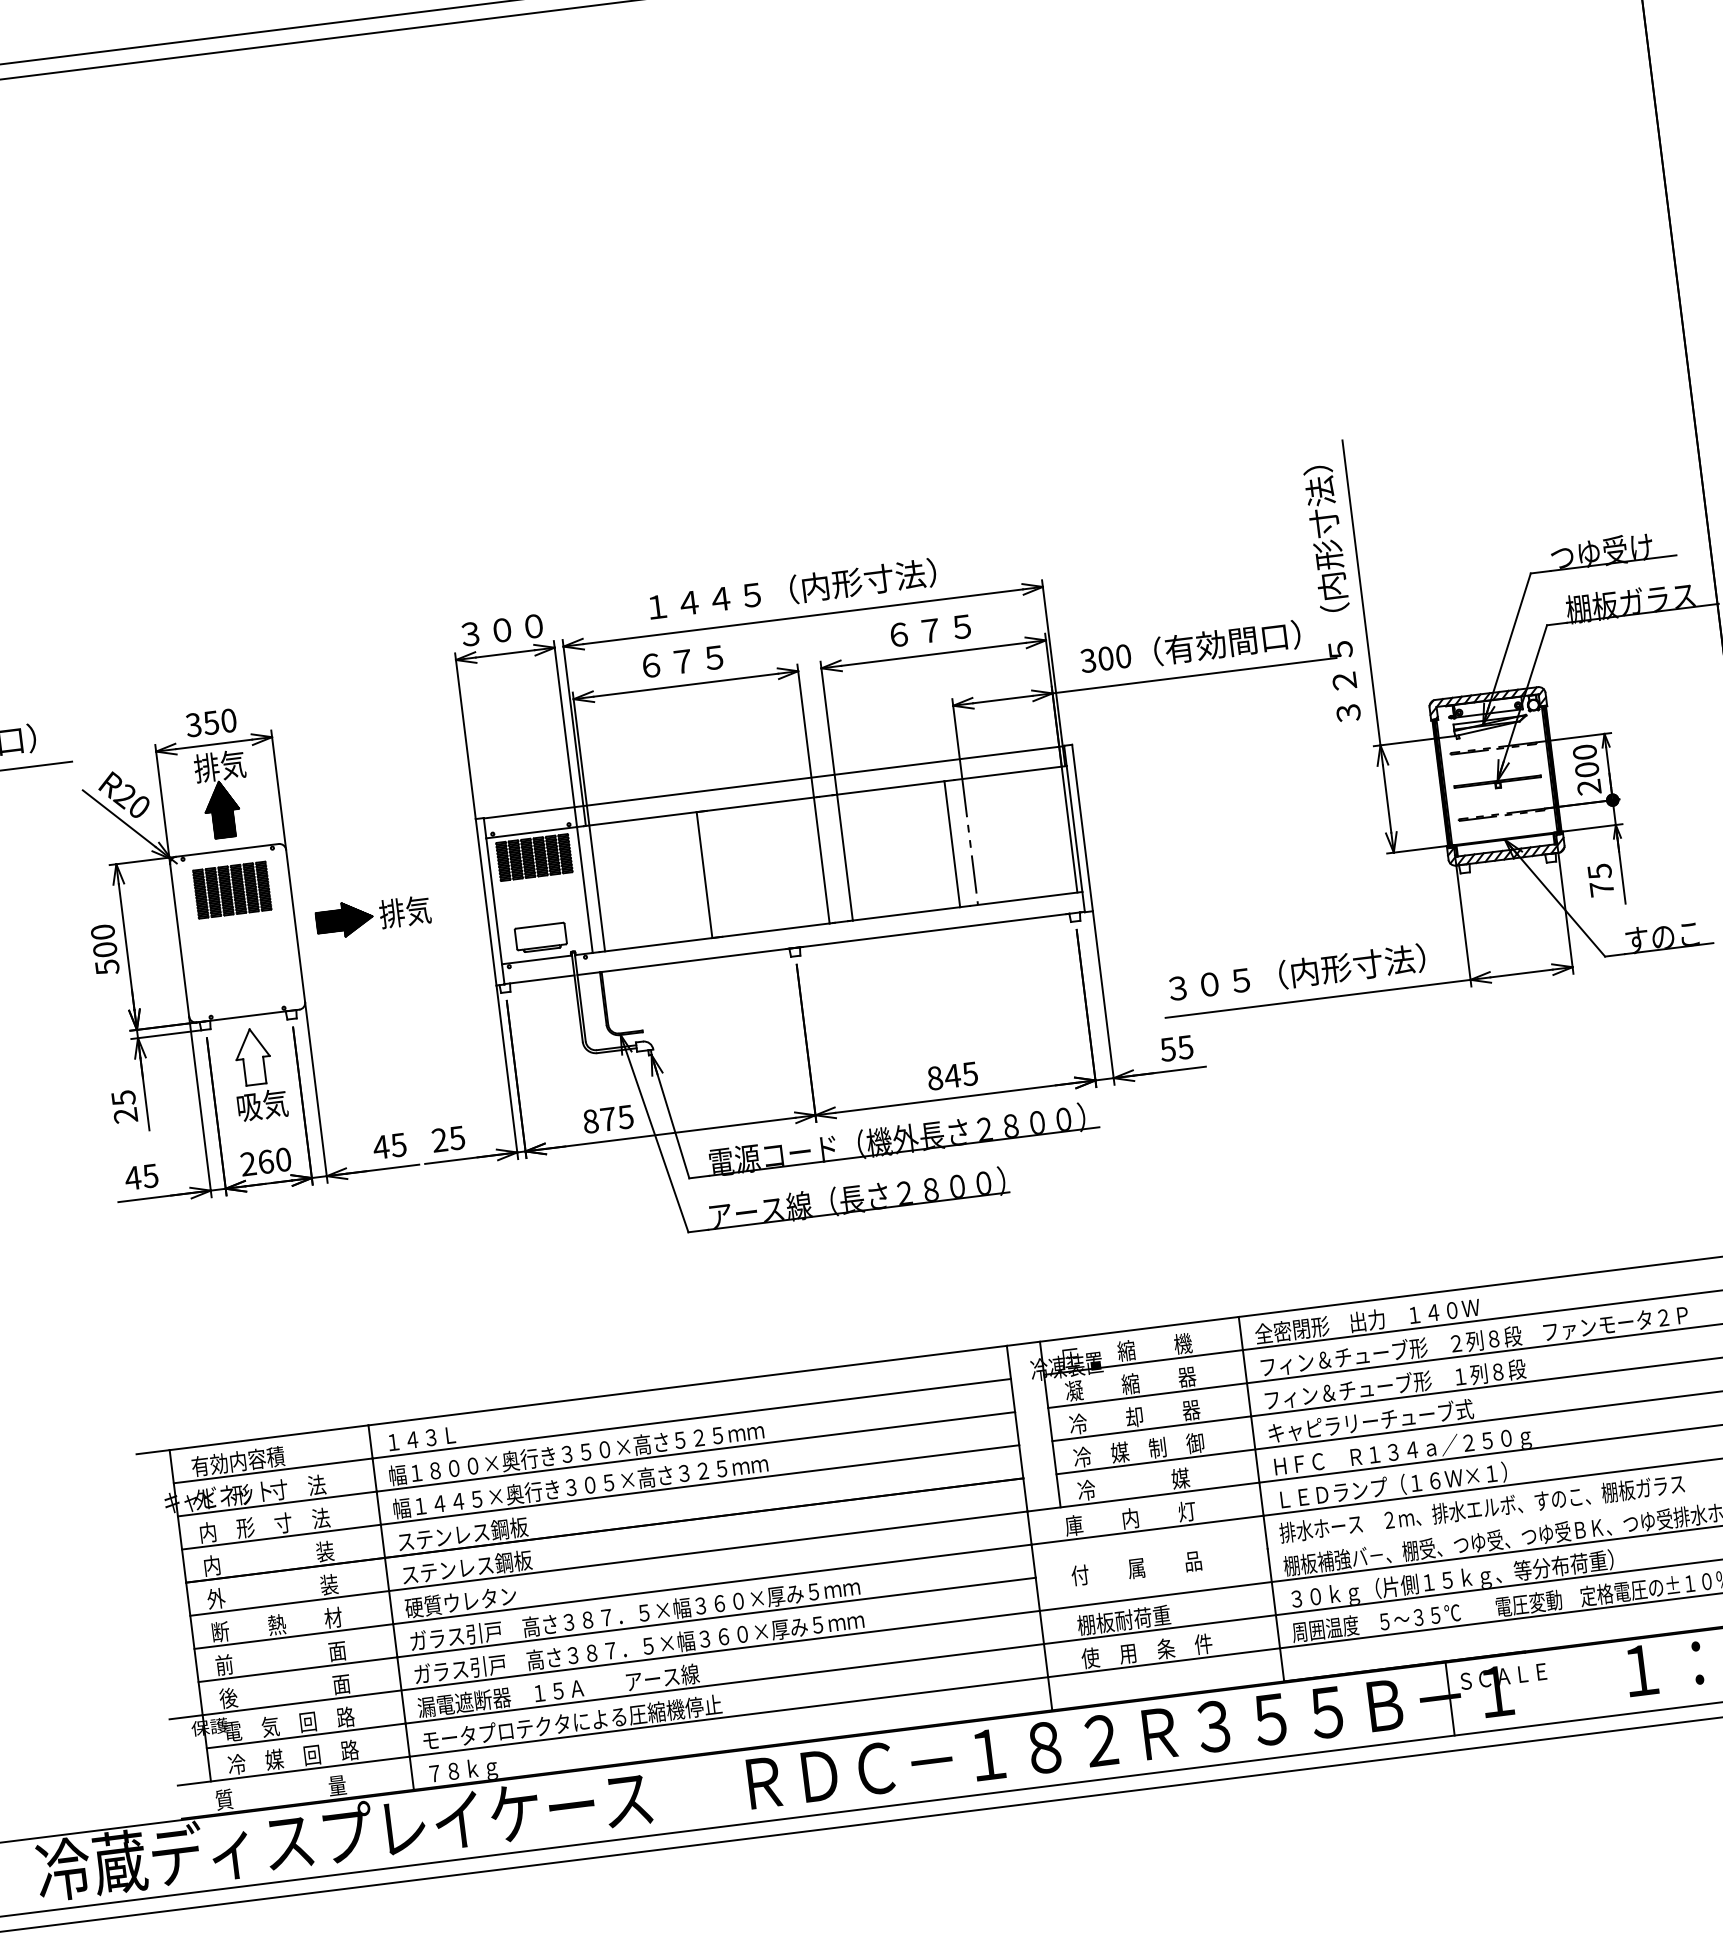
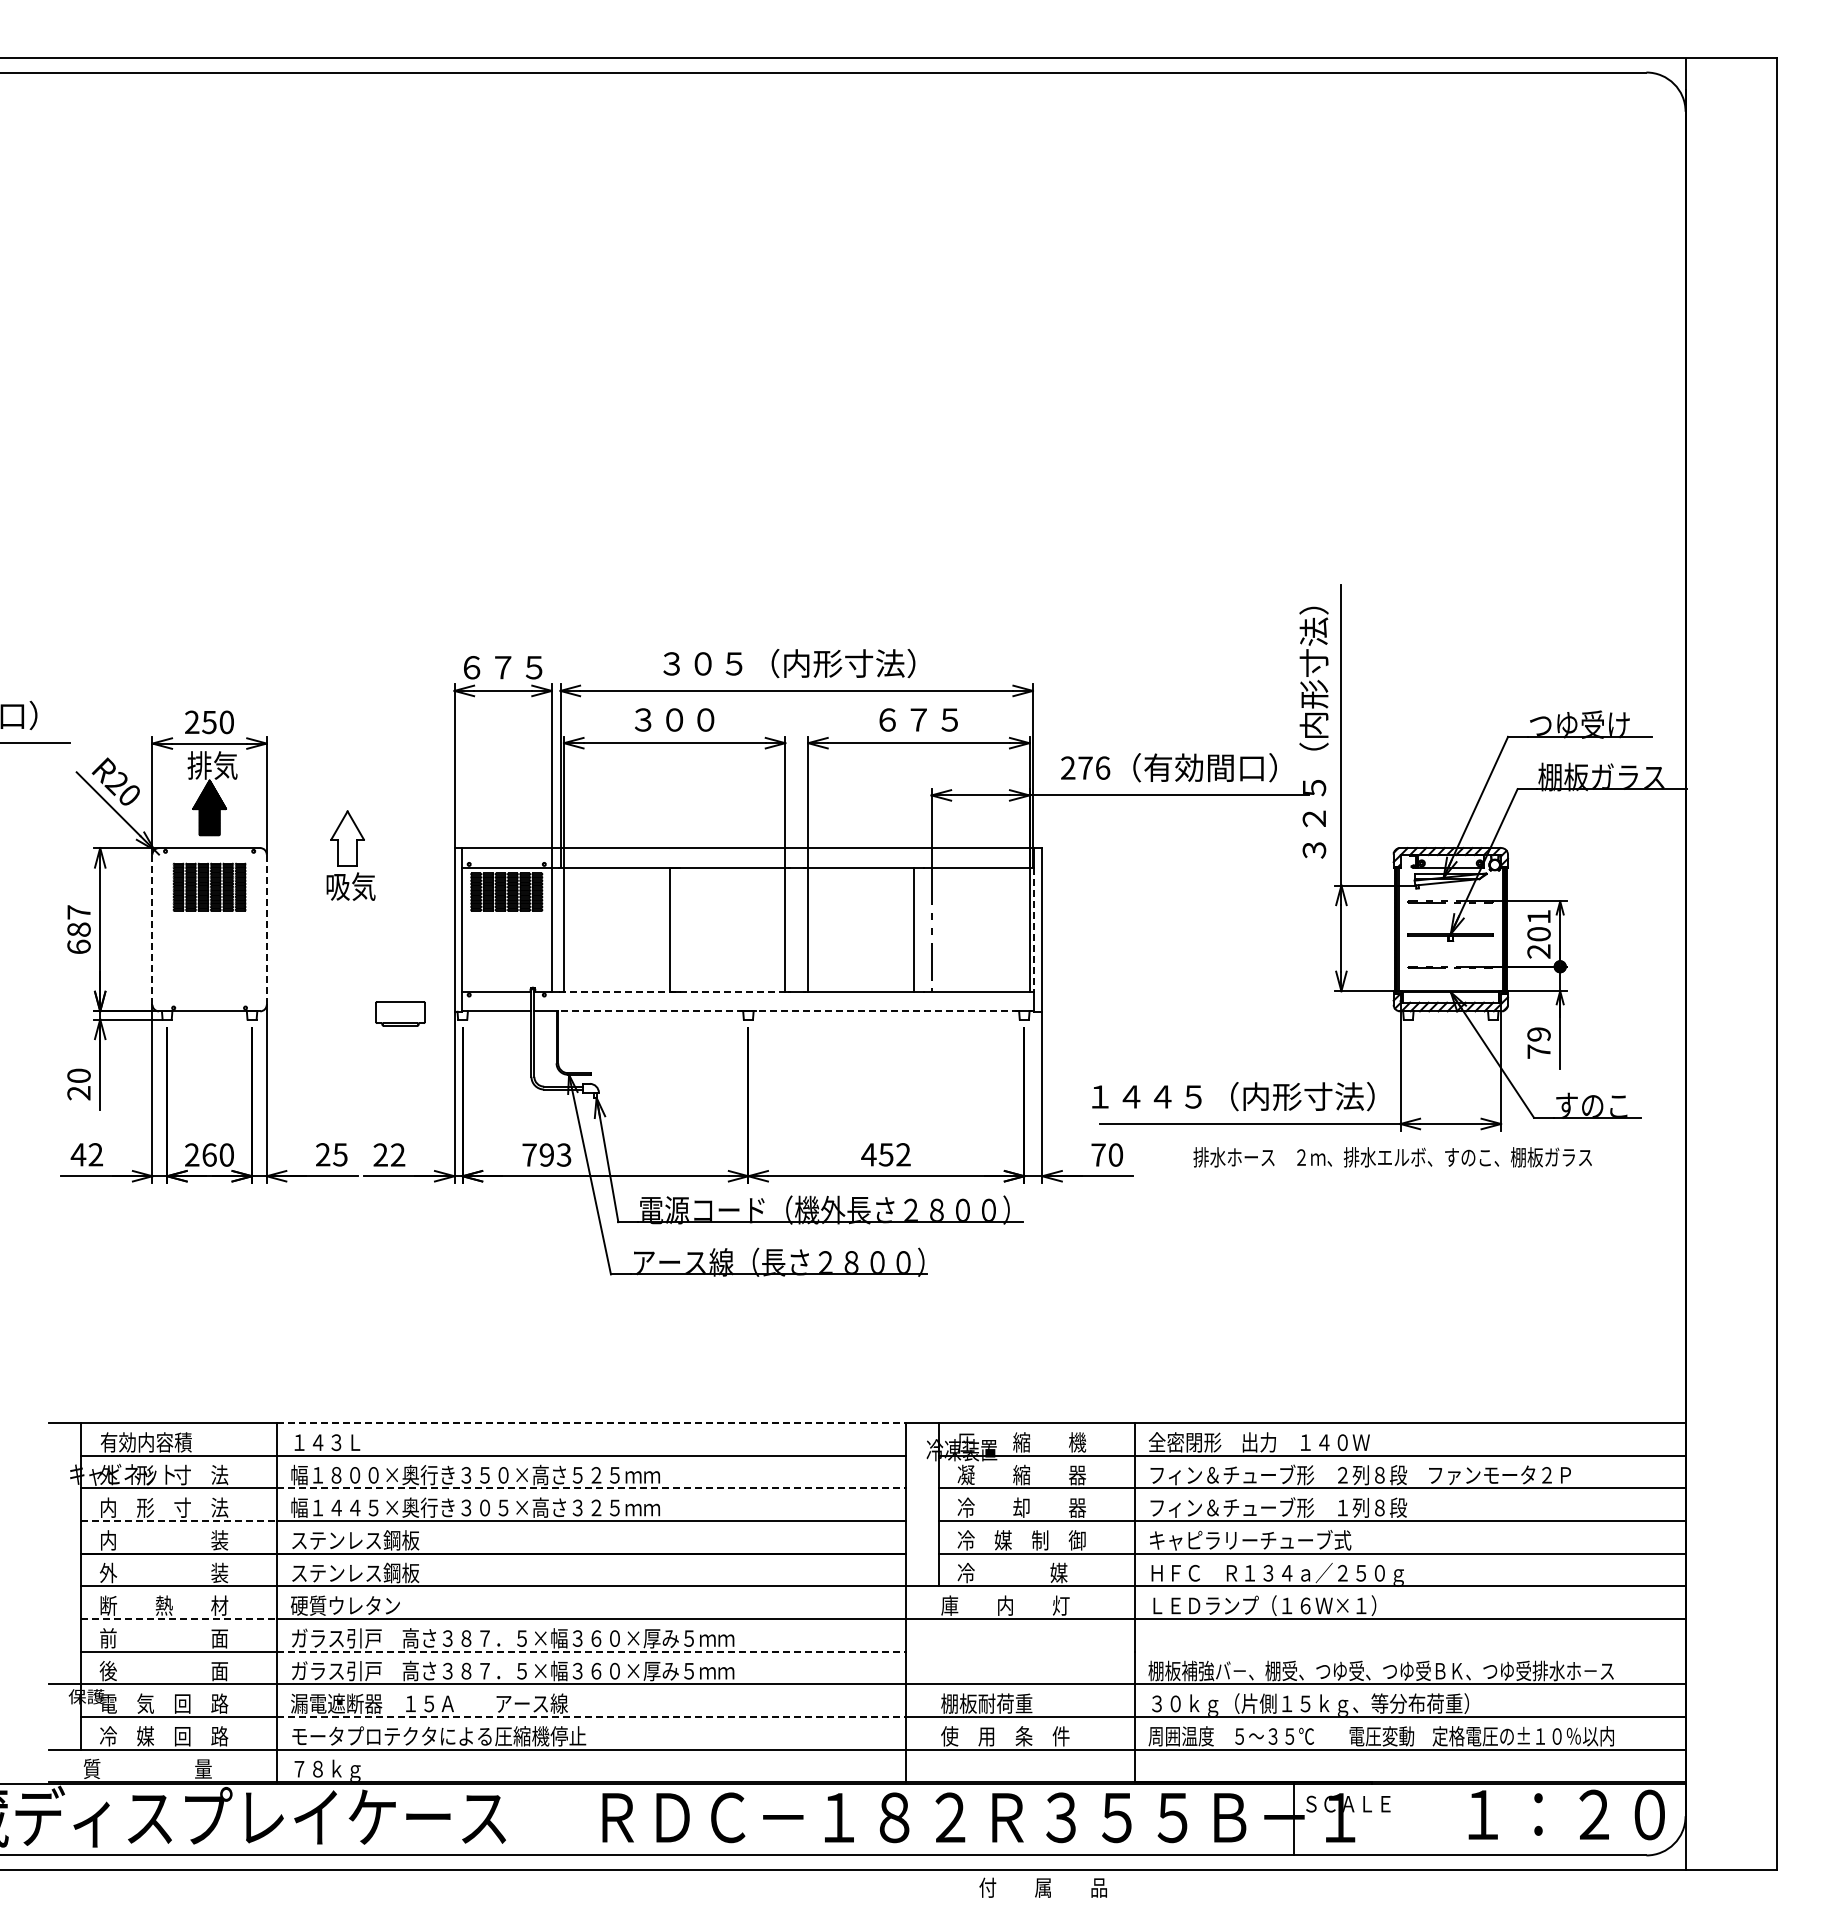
text: (792, 589) -> (789, 663), １４４５（内形寸法） -> ３０５（内形寸法）
text: (501, 630) -> (502, 667), ３００ -> ６７５
text: (1105, 657) -> (1085, 767), 300 -> 276
text: (682, 661) -> (674, 719), ６７５ -> ３００
text: (193, 725) -> (191, 722), 350 -> 250
text: (1584, 751) -> (1538, 916), 200 -> 201
line: (1074, 829) -> (1034, 930), solid -> dashed
text: (1599, 871) -> (1538, 1034), 75 -> 79
part: (372, 916) -> (342, 929), removed
line: (295, 926) -> (266, 930), solid -> dashed
part: (540, 937) -> (400, 1013), moved
line: (715, 937) -> (672, 991), solid -> dashed
line: (179, 940) -> (152, 929), solid -> dashed
line: (835, 943) -> (788, 1011), solid -> dashed
text: (104, 949) -> (78, 929), 500 -> 687
text: (1297, 973) -> (1233, 1096), ３０５（内形寸法） -> １４４５（内形寸法）
text: (1177, 1047) -> (1107, 1154), 55 -> 70
part: (258, 1073) -> (350, 855), moved
text: (951, 1075) -> (885, 1154), 845 -> 452
text: (123, 1097) -> (78, 1075), 25 -> 20
text: (607, 1118) -> (546, 1154), 875 -> 793
text: (456, 1137) -> (397, 1154), 25 -> 22
text: (380, 1147) -> (322, 1154), 45 -> 25
text: (150, 1175) -> (95, 1154), 45 -> 42
line: (687, 1386) -> (591, 1423), solid -> dashed
line: (695, 1451) -> (591, 1488), solid -> dashed
text: (1481, 1508) -> (1392, 1157), moved
line: (281, 1537) -> (179, 1521), solid -> dashed
text: (1135, 1568) -> (1042, 1887), moved
line: (716, 1617) -> (591, 1651), solid -> dashed
line: (294, 1636) -> (179, 1619), solid -> dashed
line: (724, 1684) -> (591, 1717), solid -> dashed

